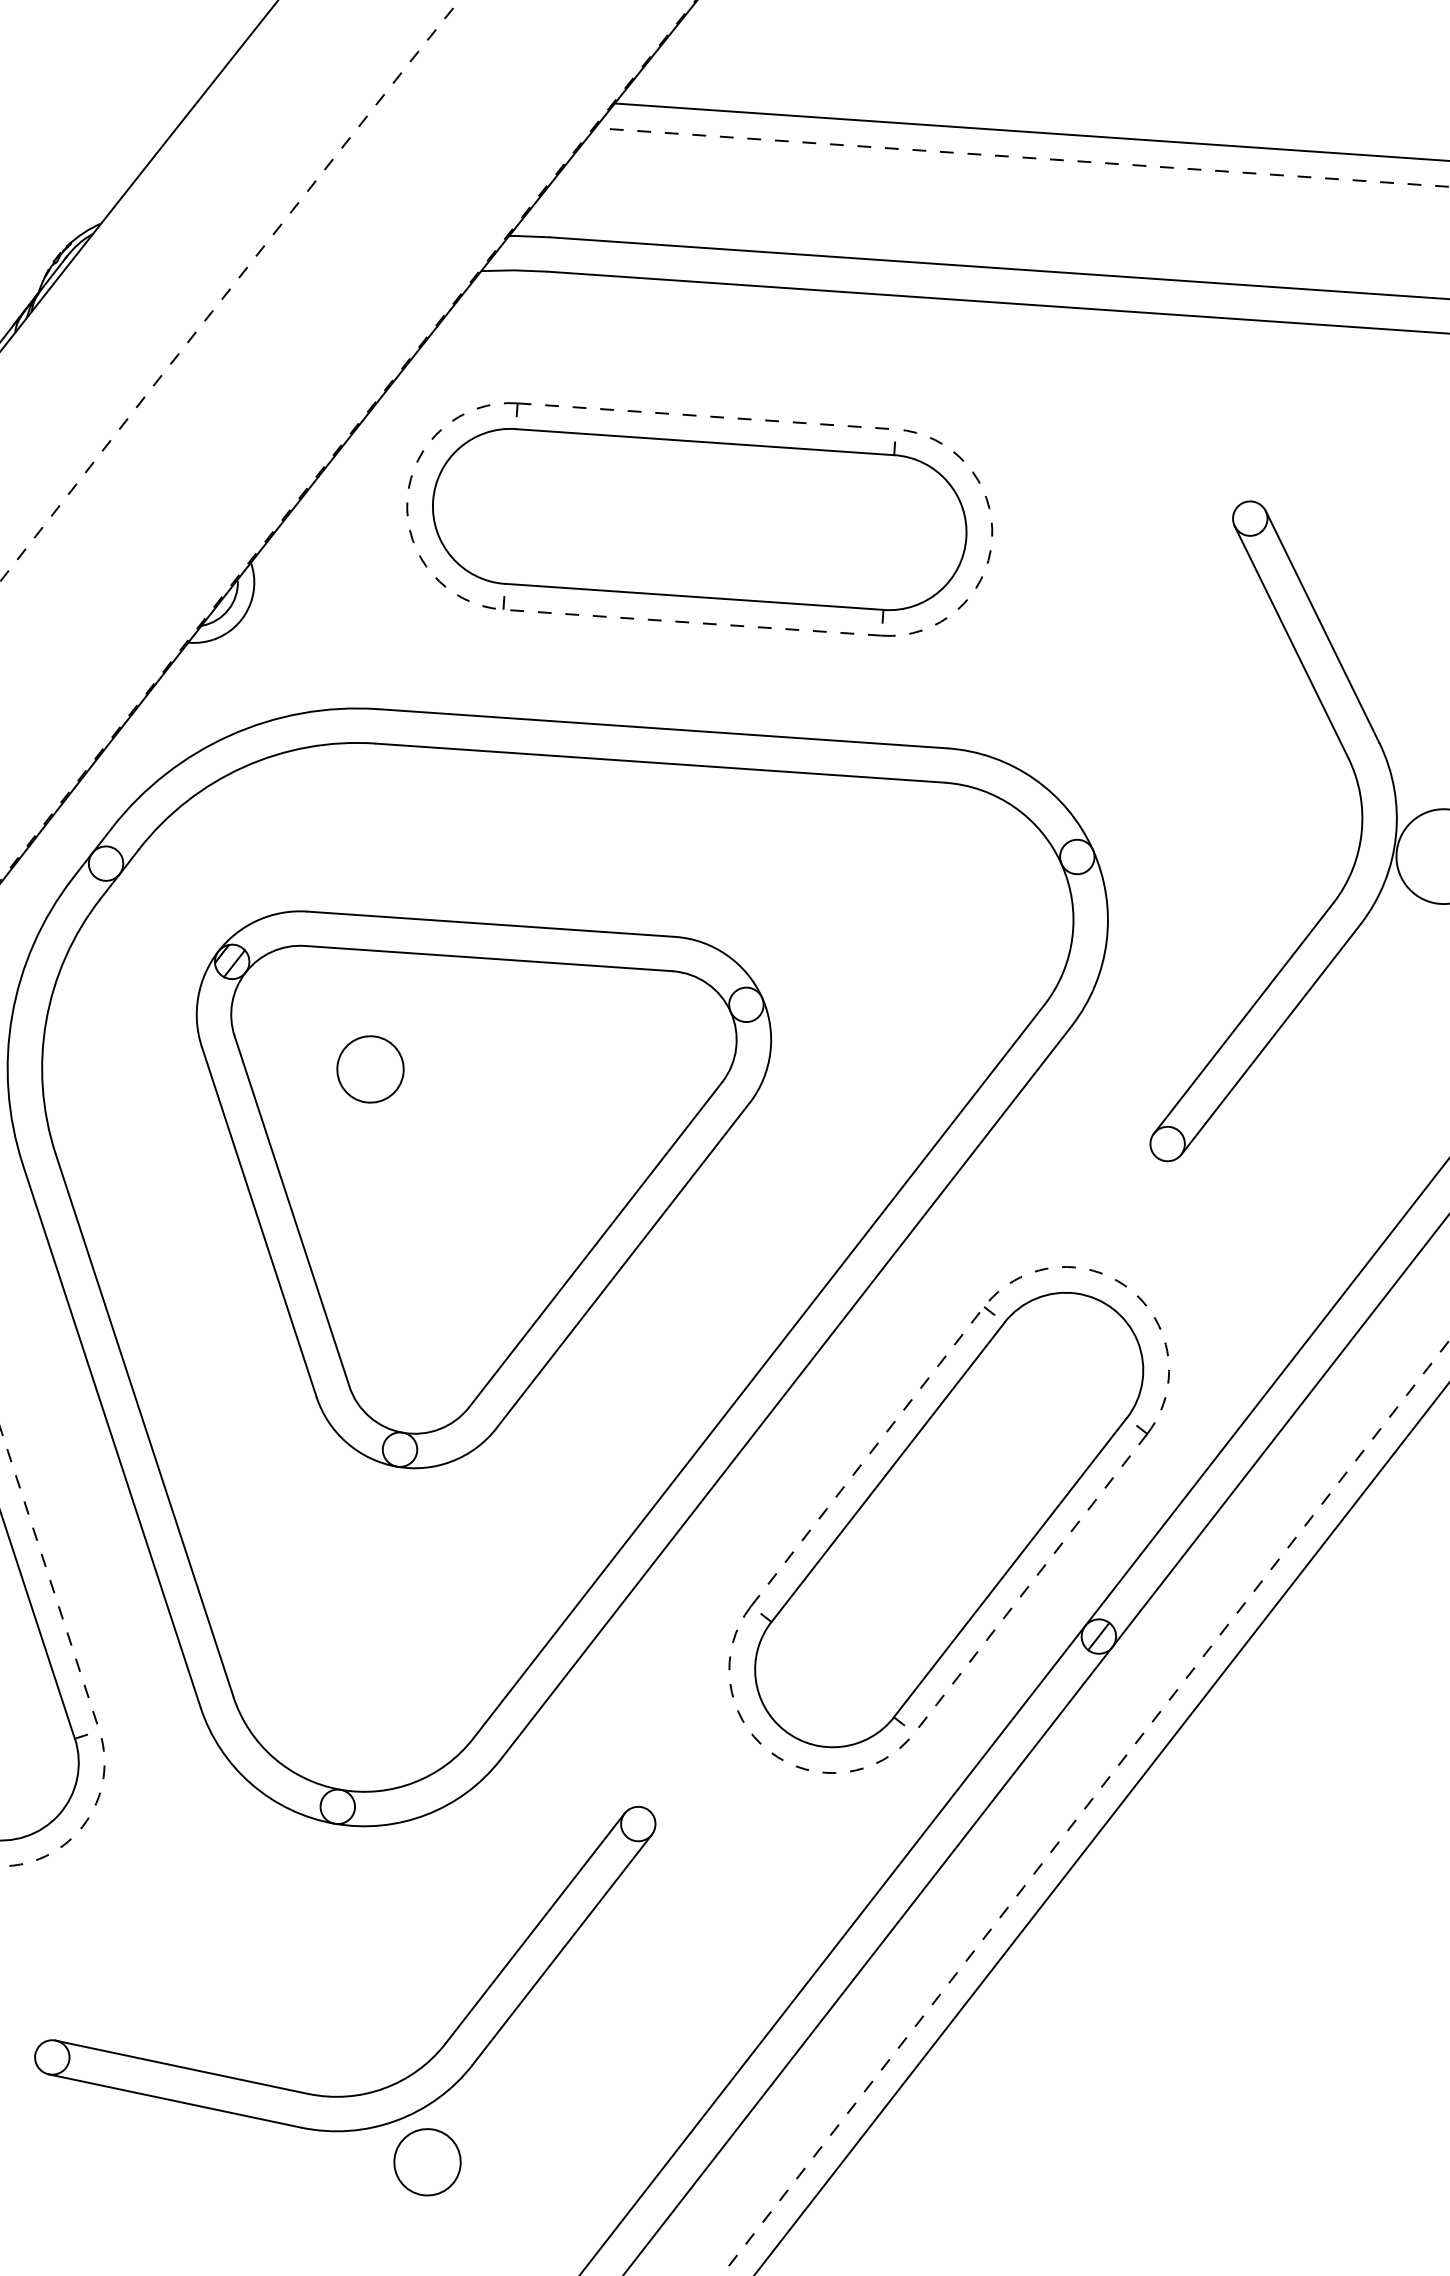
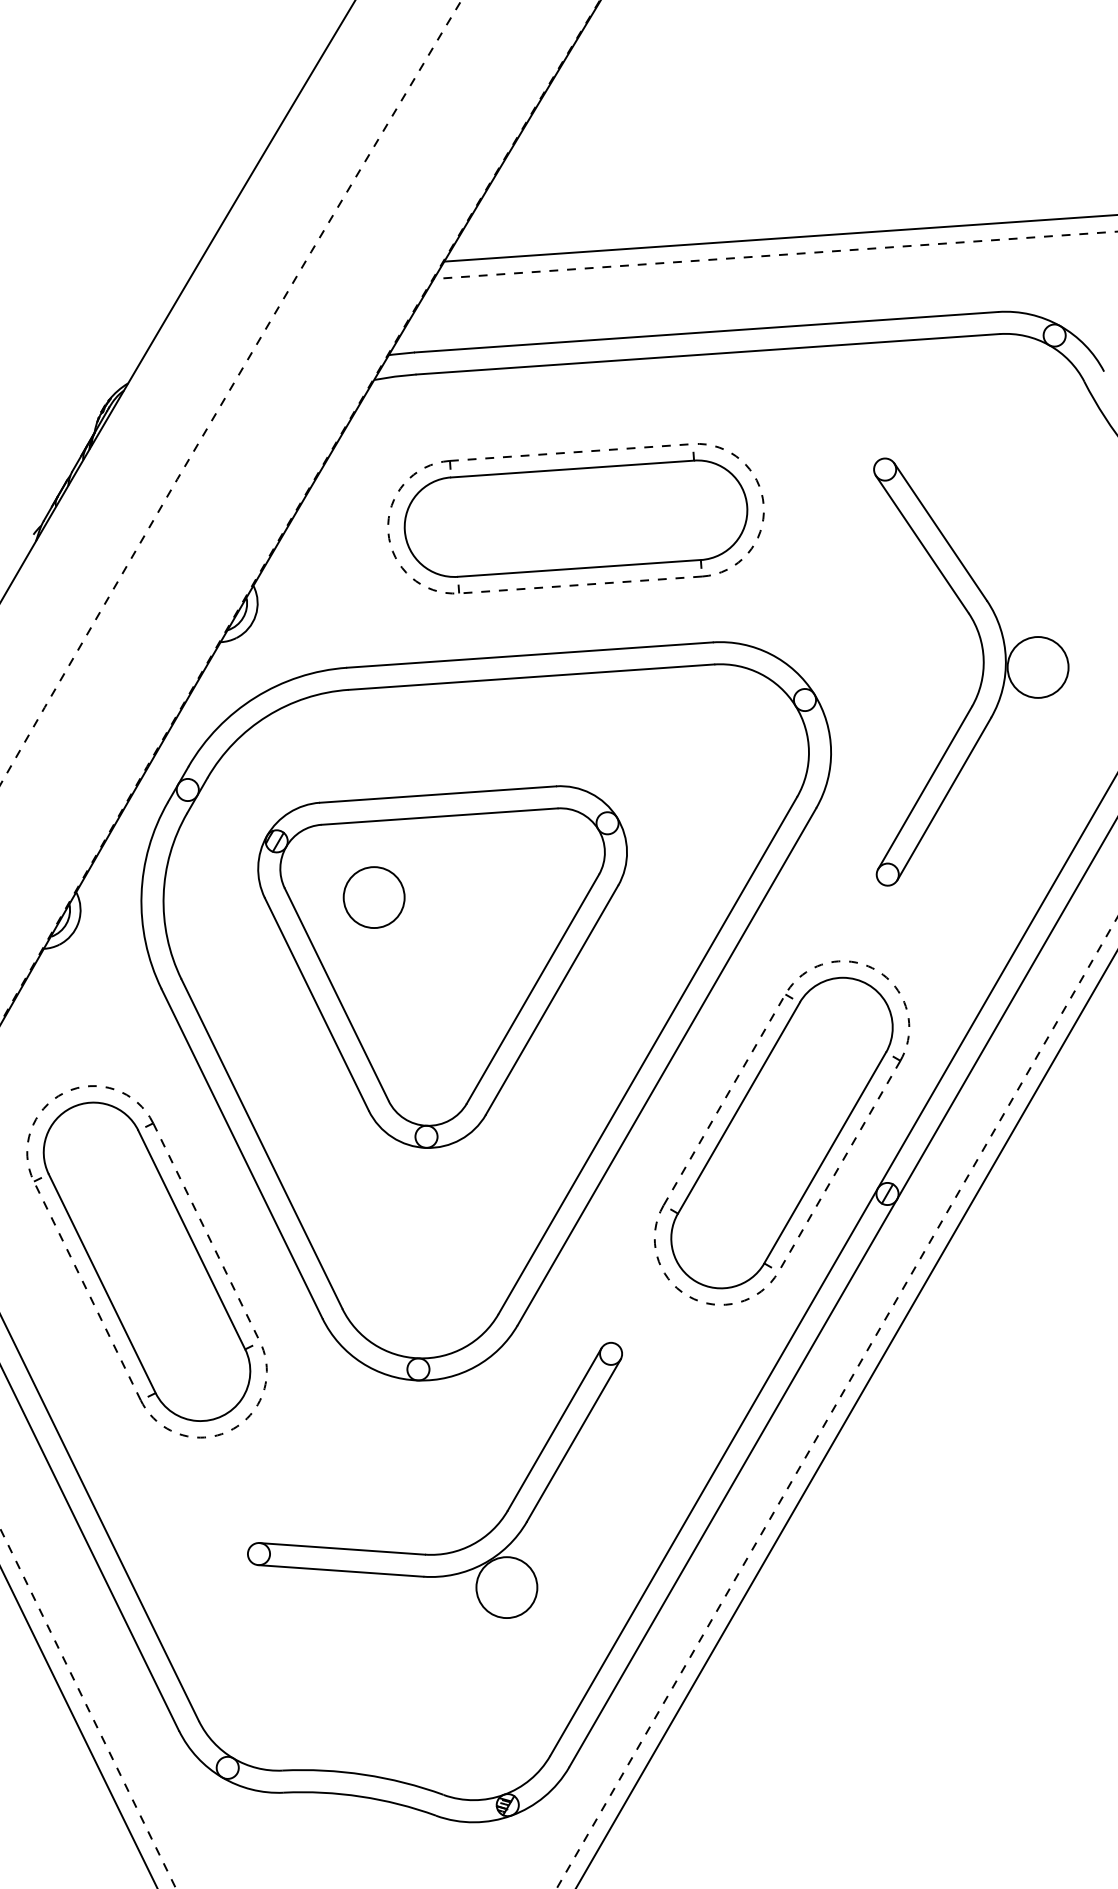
part: (698, 519) -> (575, 518), moved
circle: (369, 1069) -> (373, 897), size x1.43
circle: (426, 2162) -> (506, 1587), size x1.43

